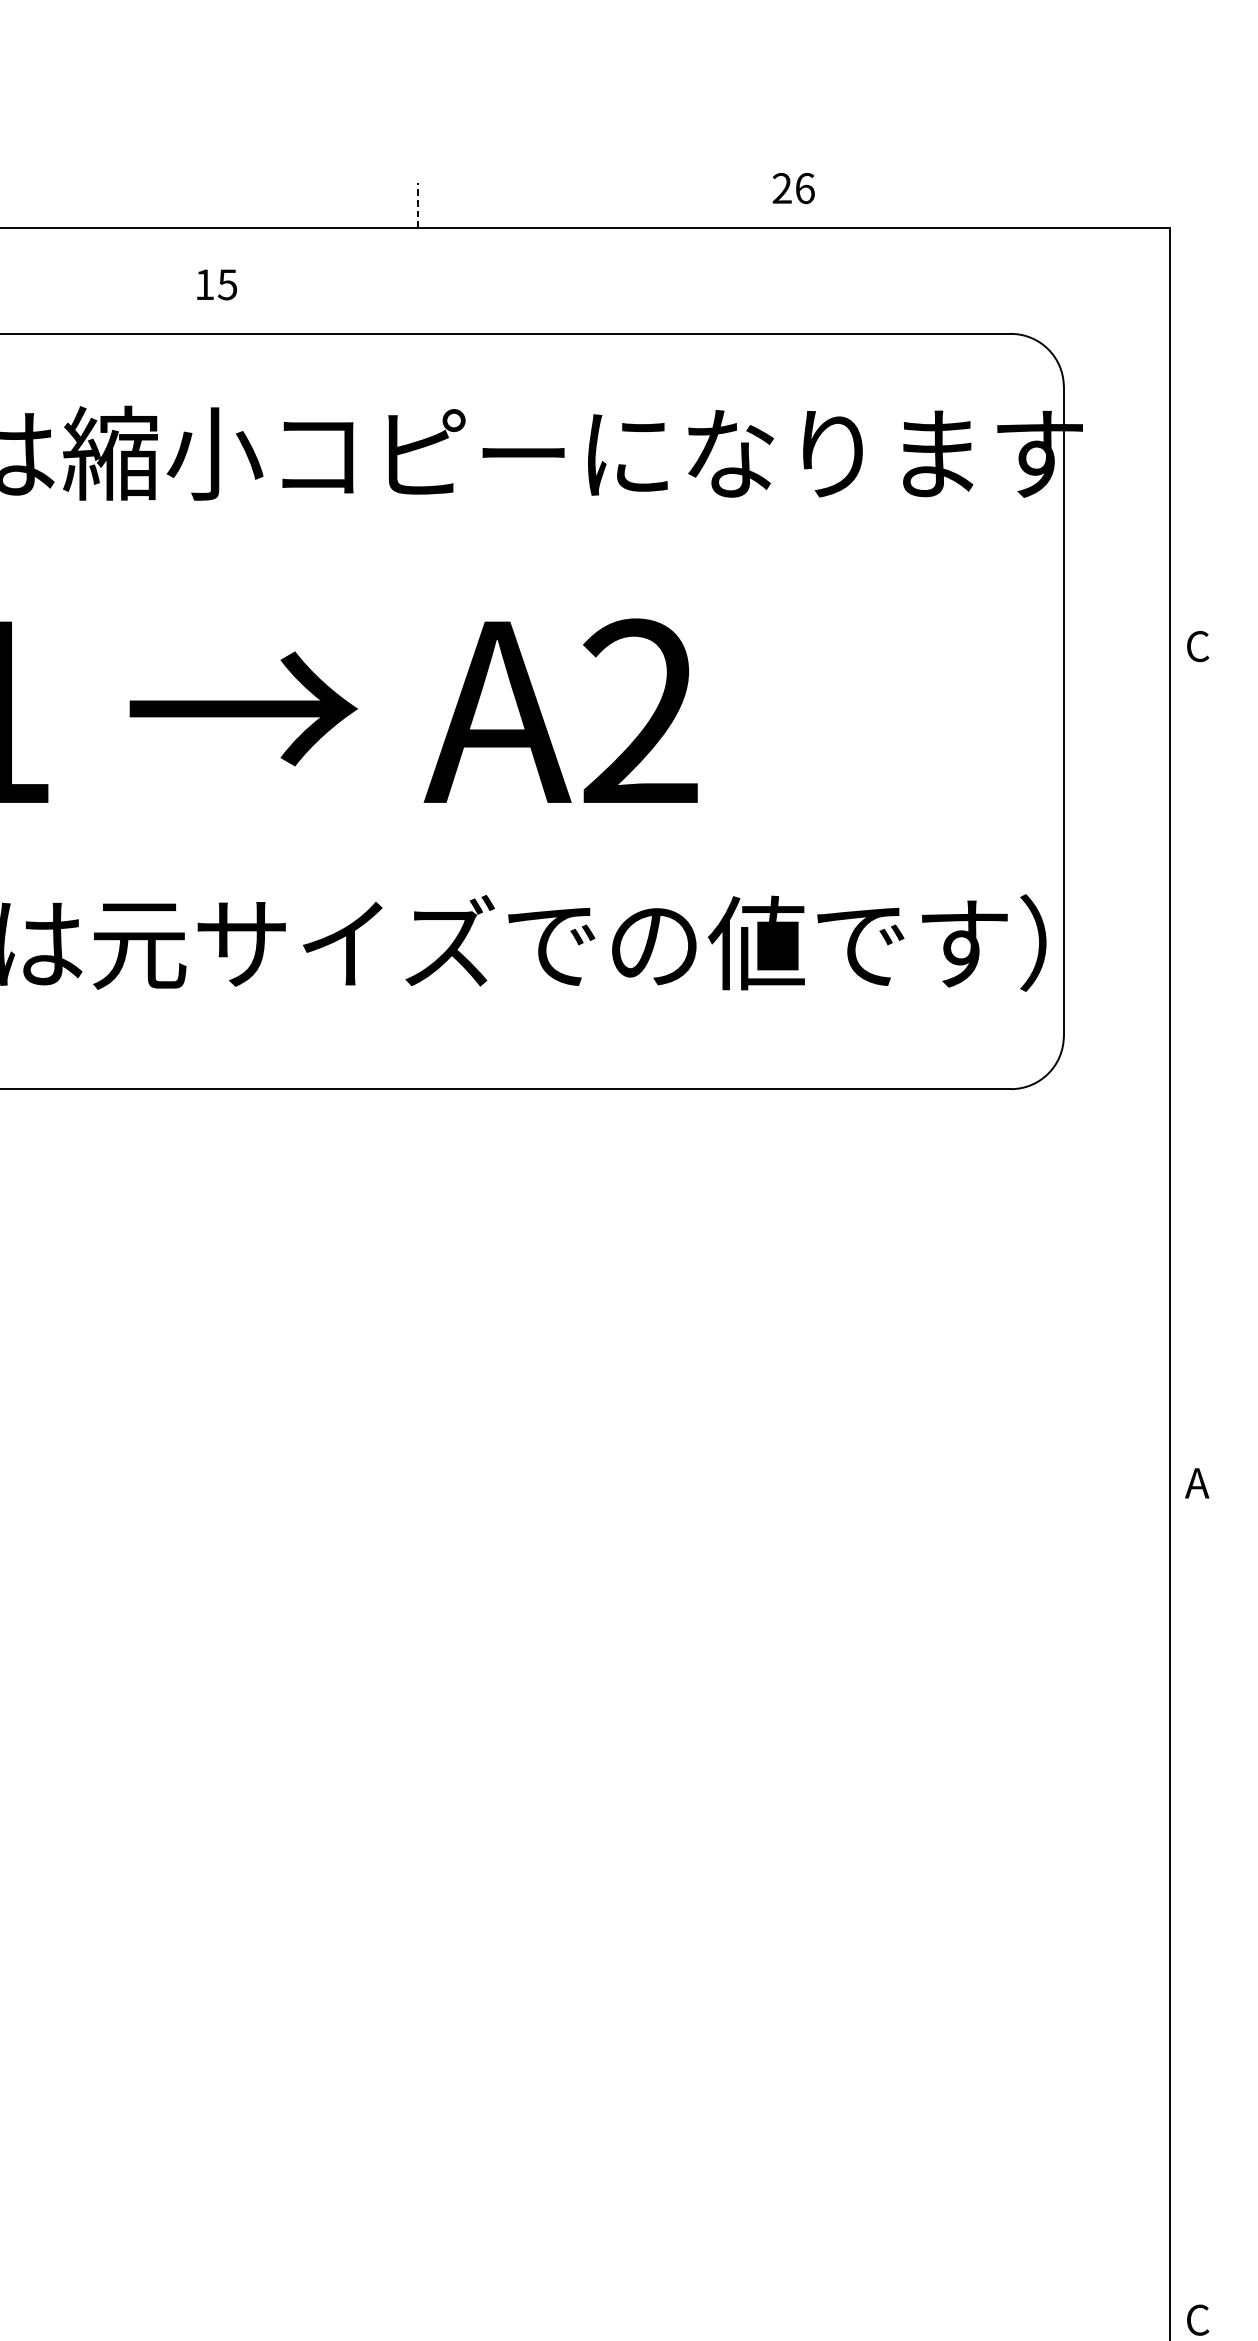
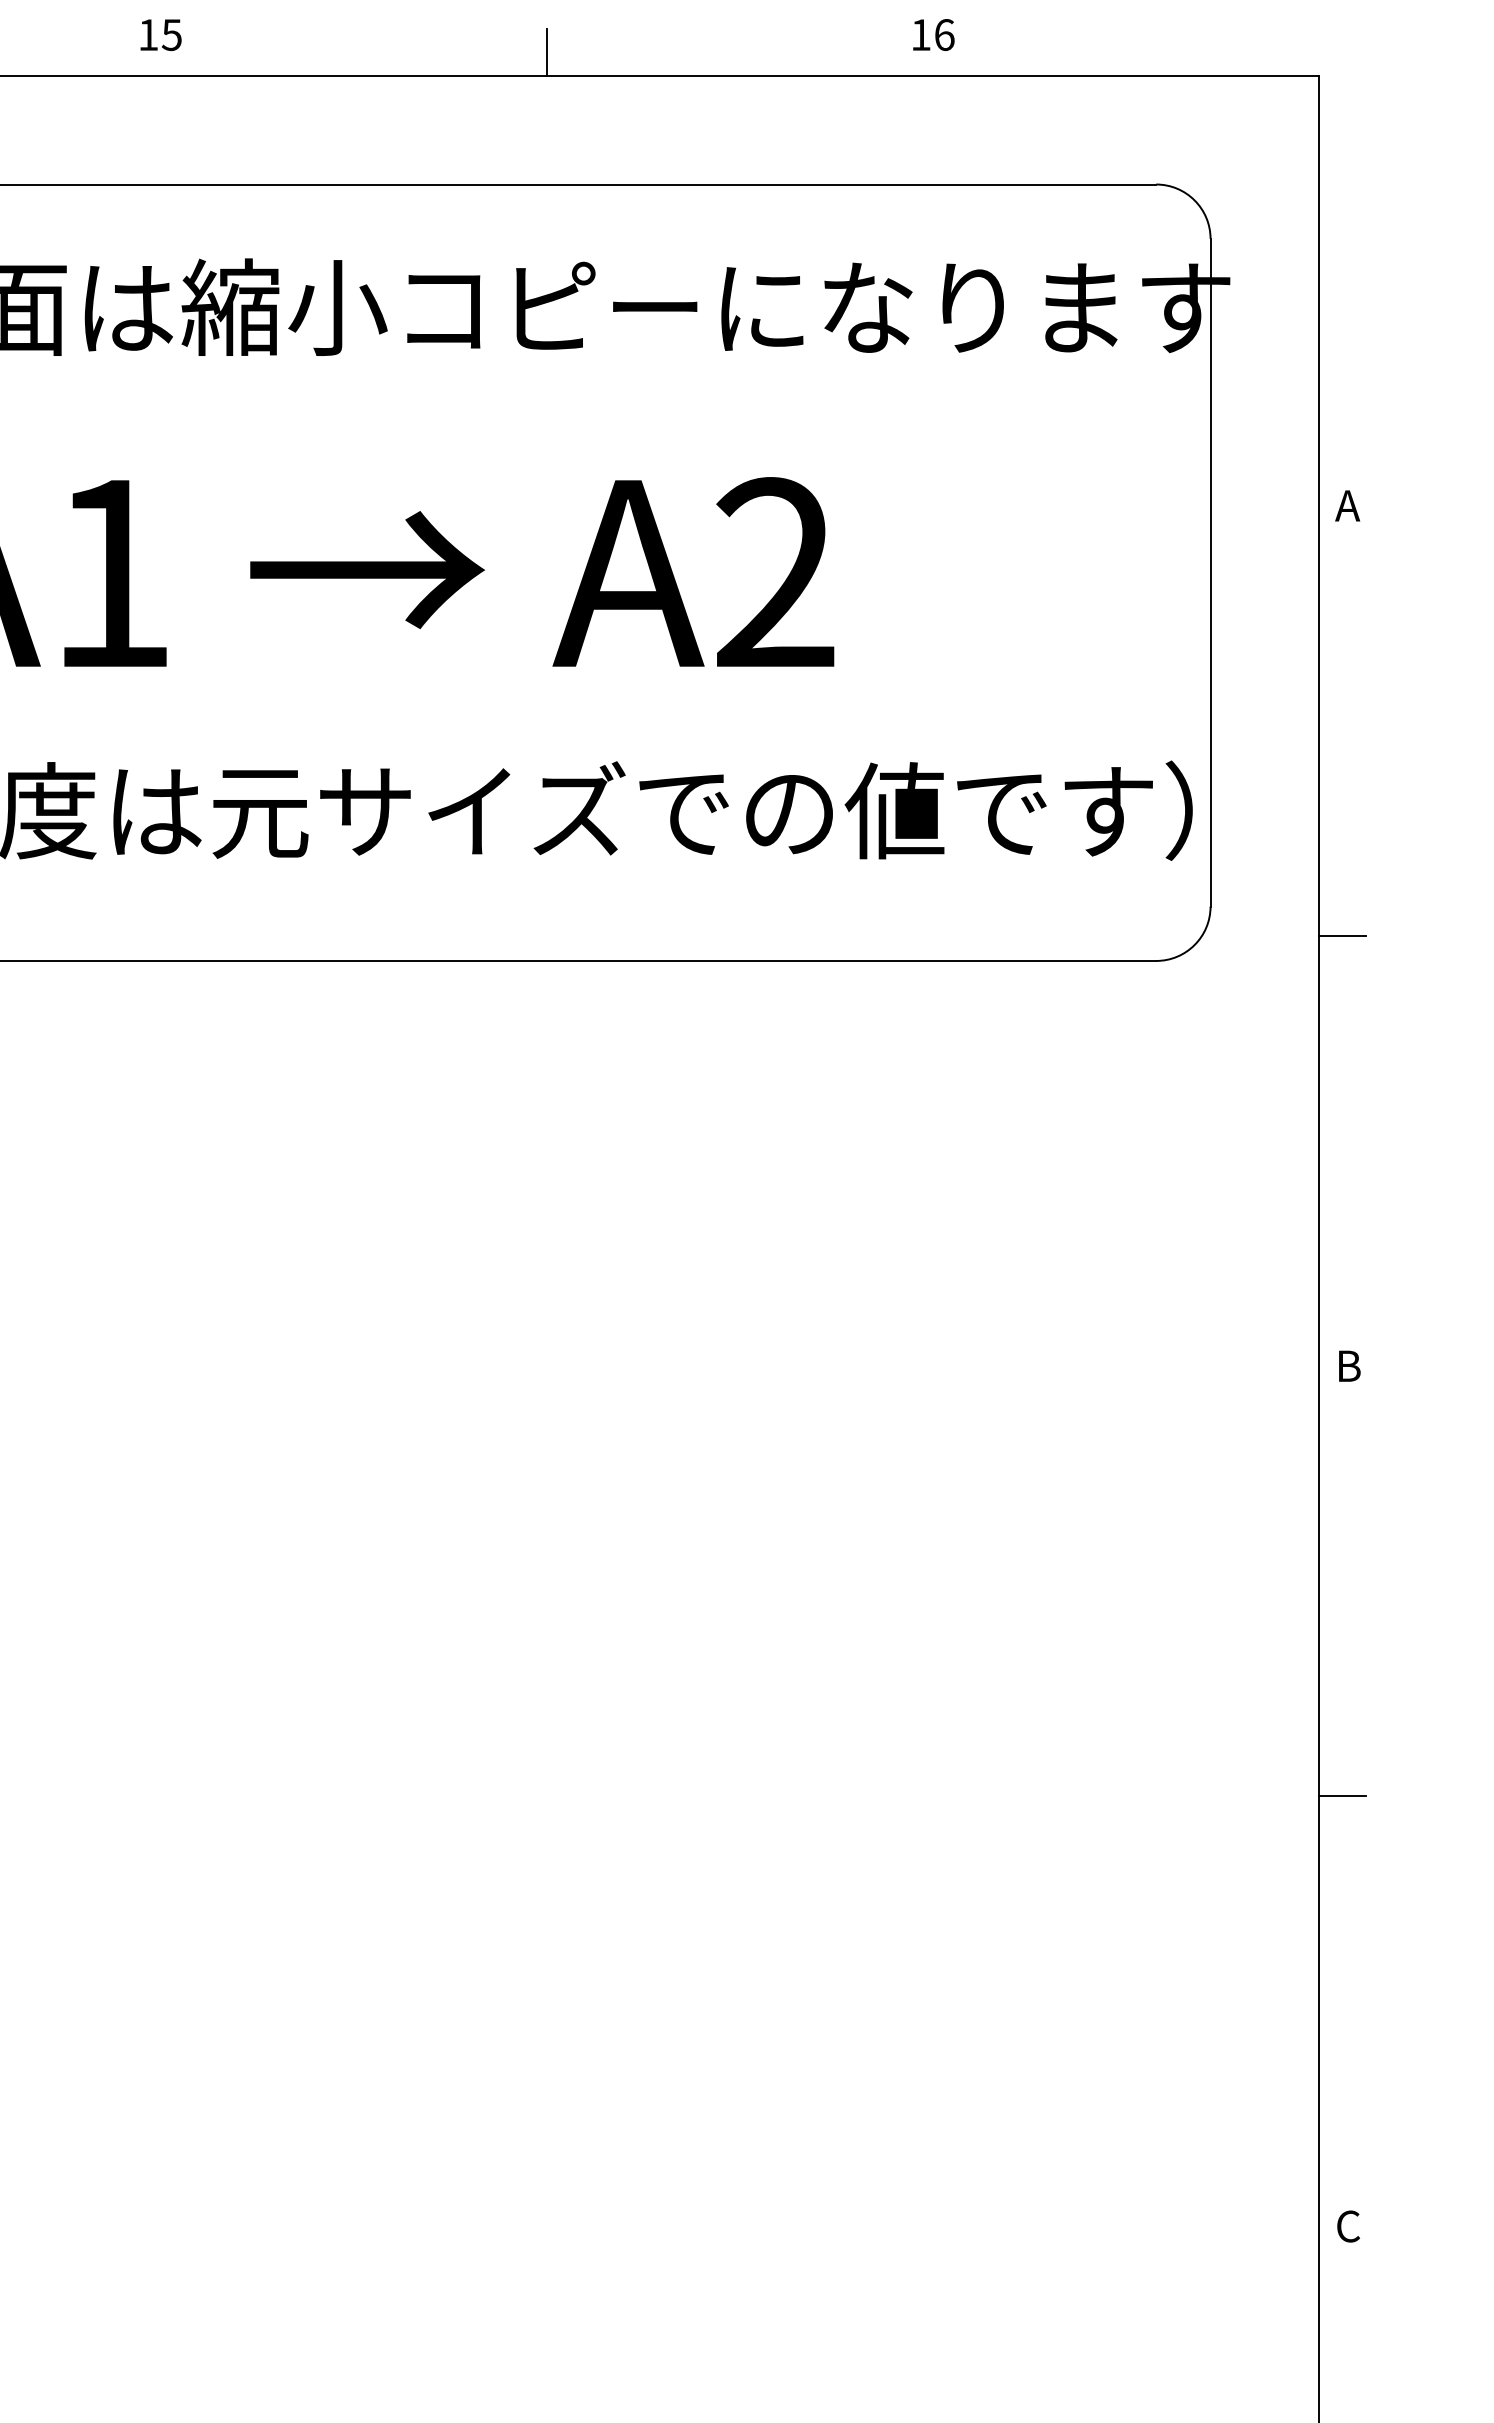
text: (781, 187) -> (920, 34), 26 -> 16
line: (417, 205) -> (546, 52), dashed -> solid
text: (216, 284) -> (160, 34), moved
text: (1197, 646) -> (1347, 505), C -> A
line: (1192, 1065) -> (1342, 936), added
text: (1197, 1482) -> (1347, 1365), A -> B
line: (1192, 1901) -> (1342, 1796), added

